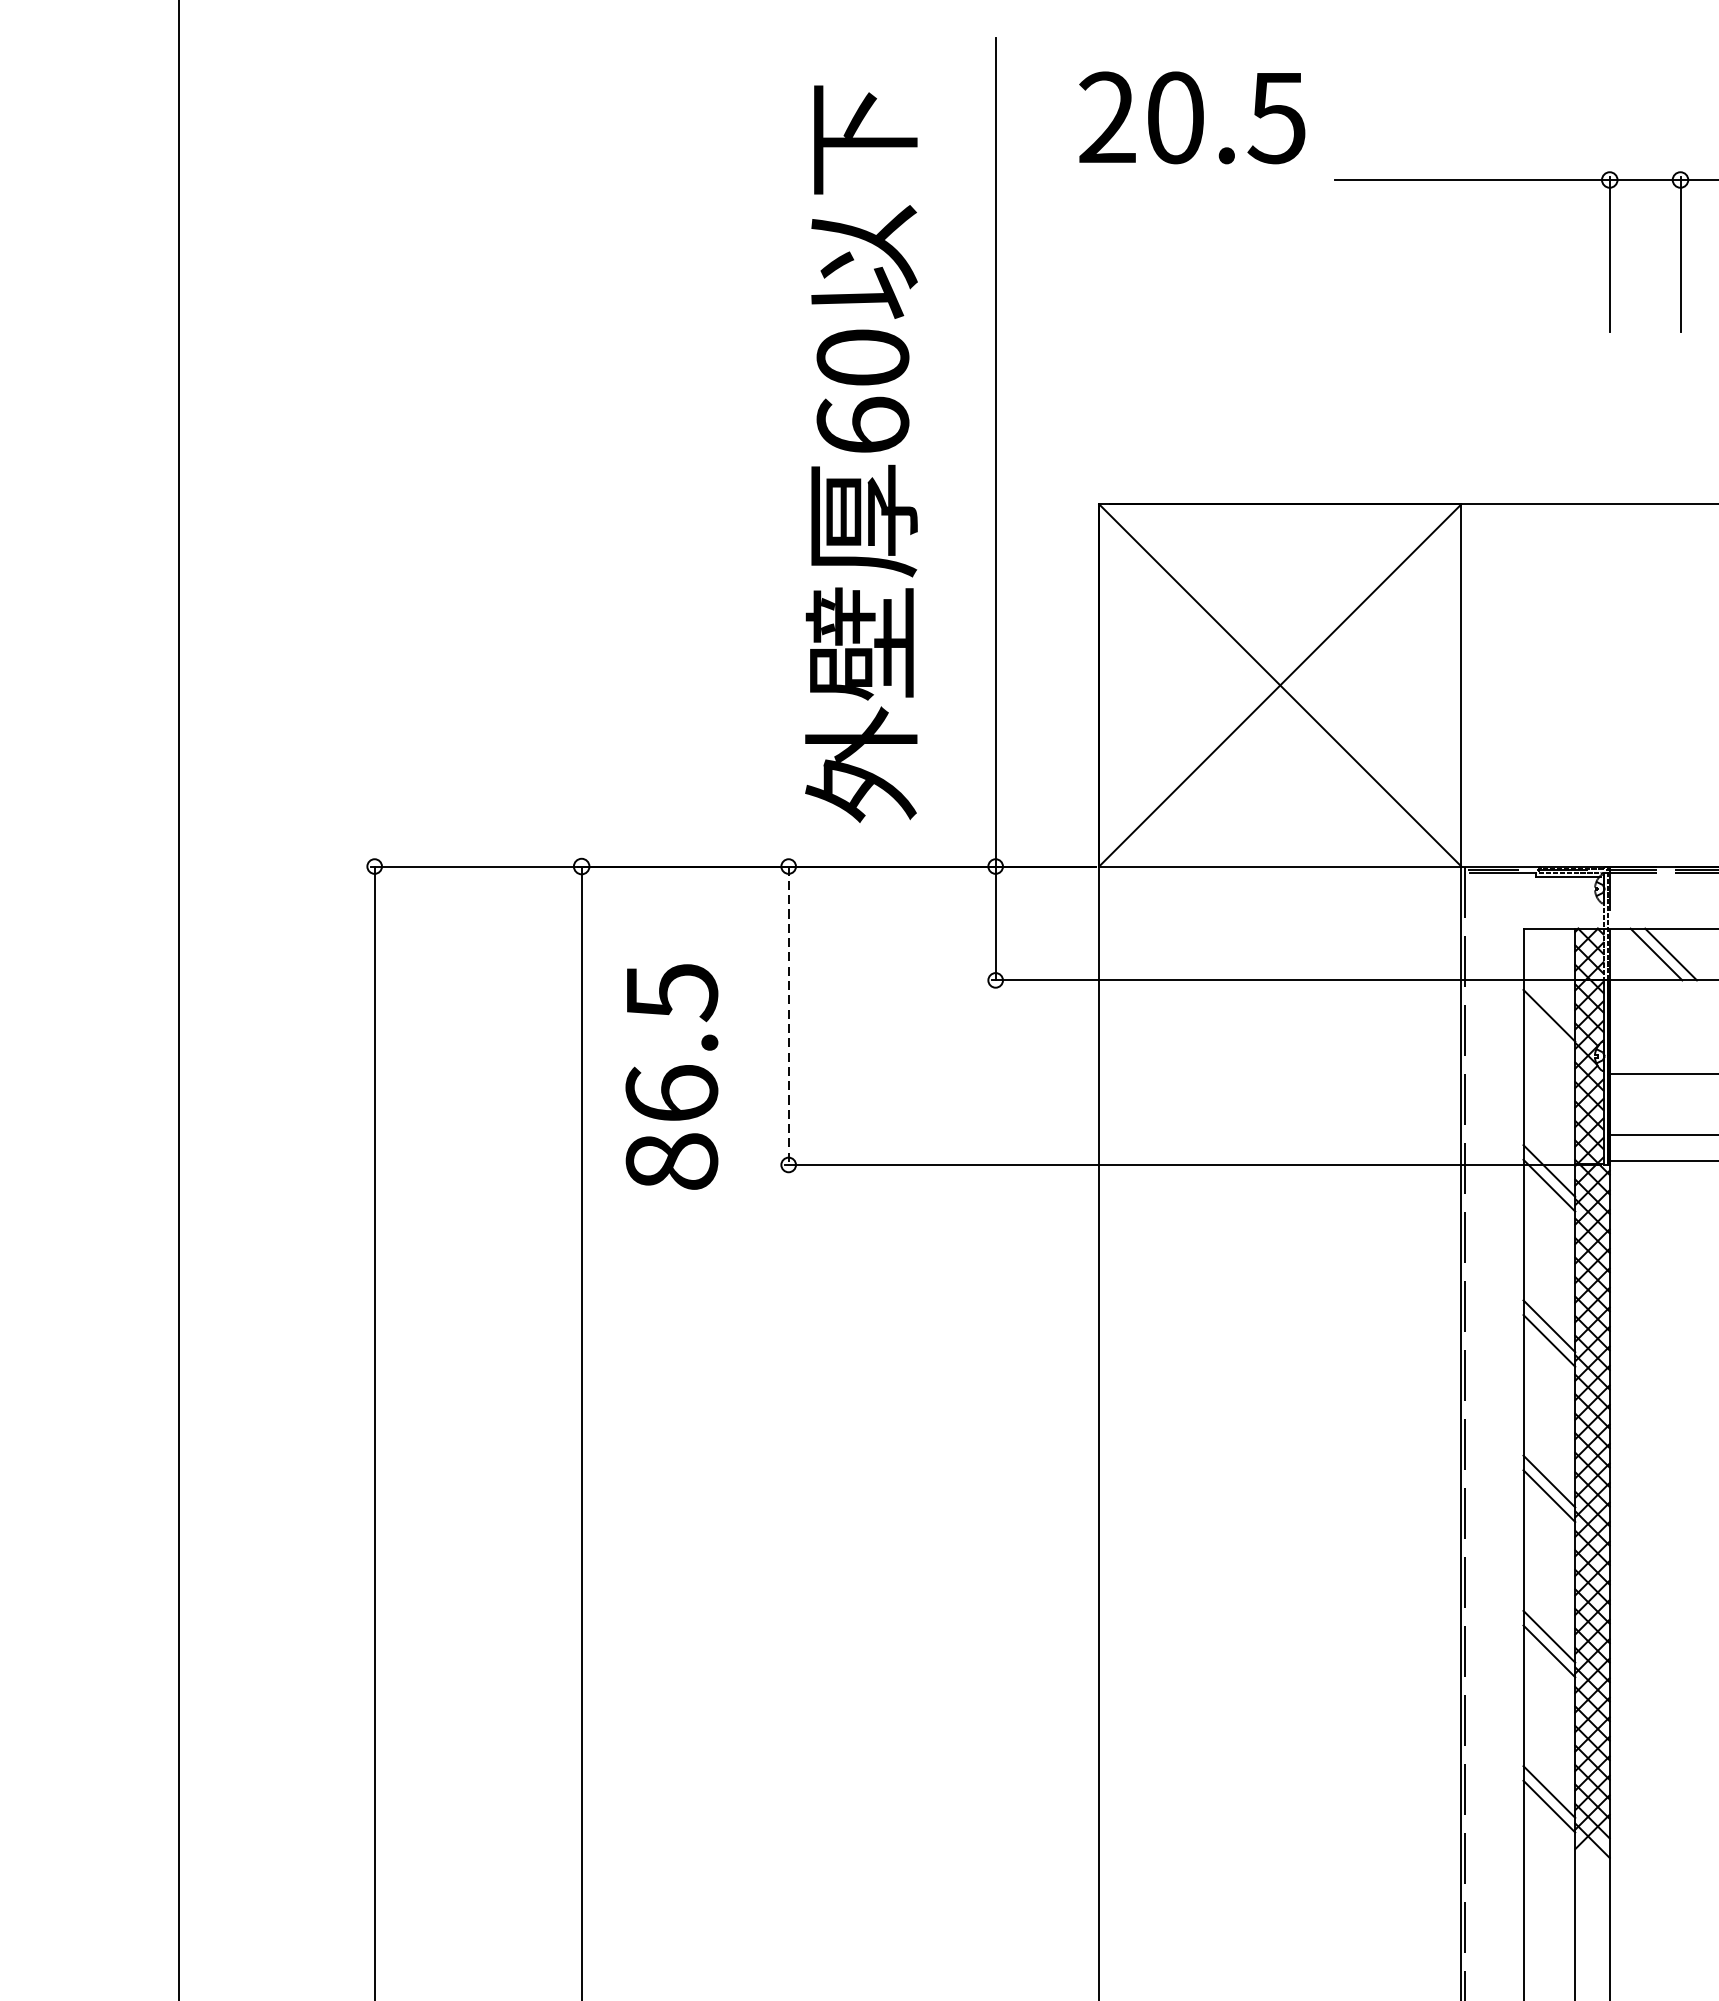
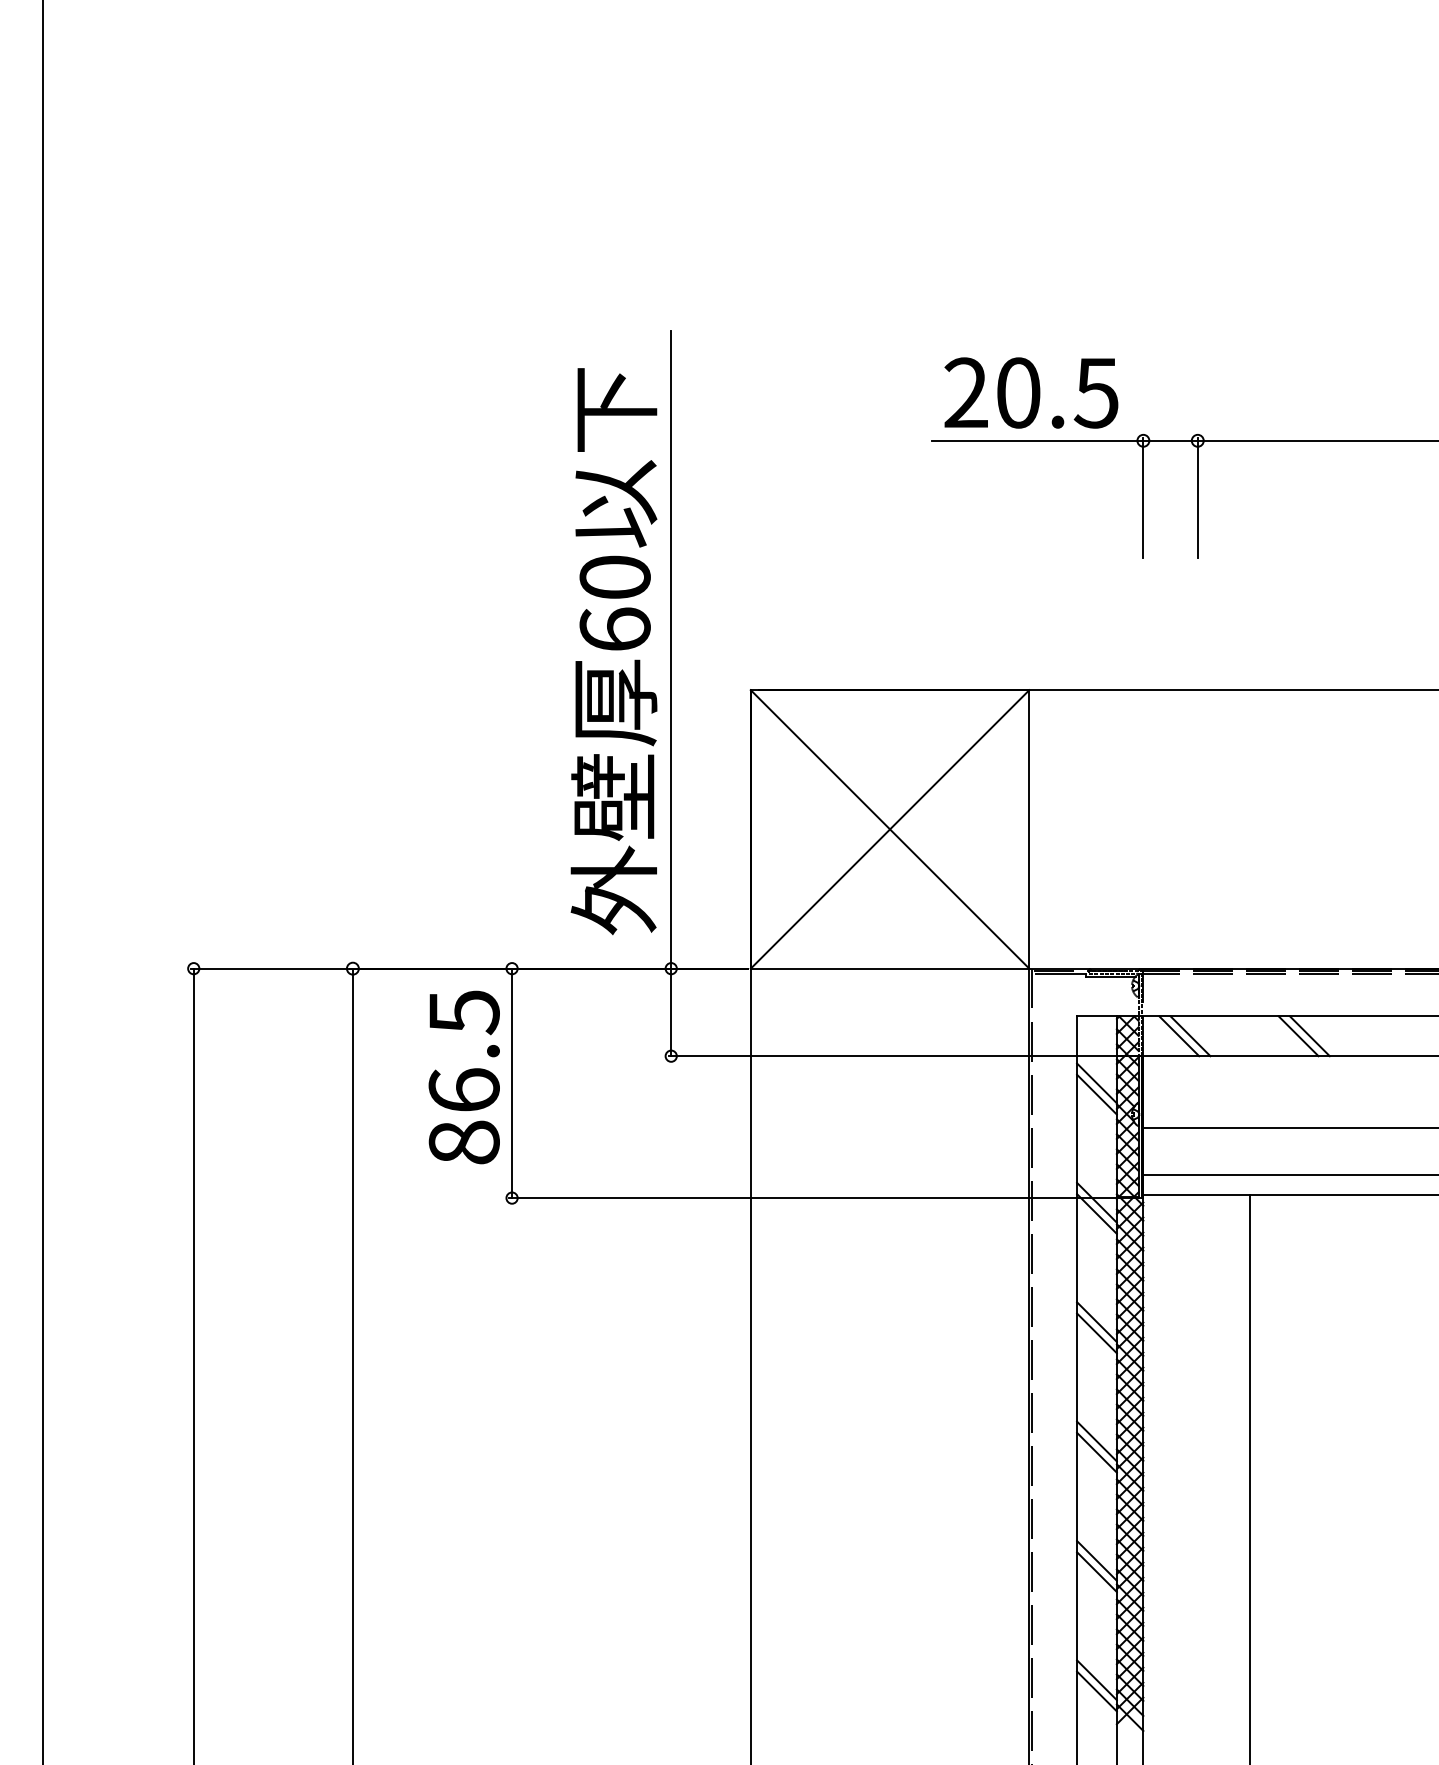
text: (1192, 117) -> (1031, 392), moved
text: (860, 454) -> (613, 651), moved
line: (789, 1015) -> (512, 1083), dashed -> solid
line: (1548, 1030) -> (1096, 1094), added
text: (670, 1077) -> (463, 1077), moved

